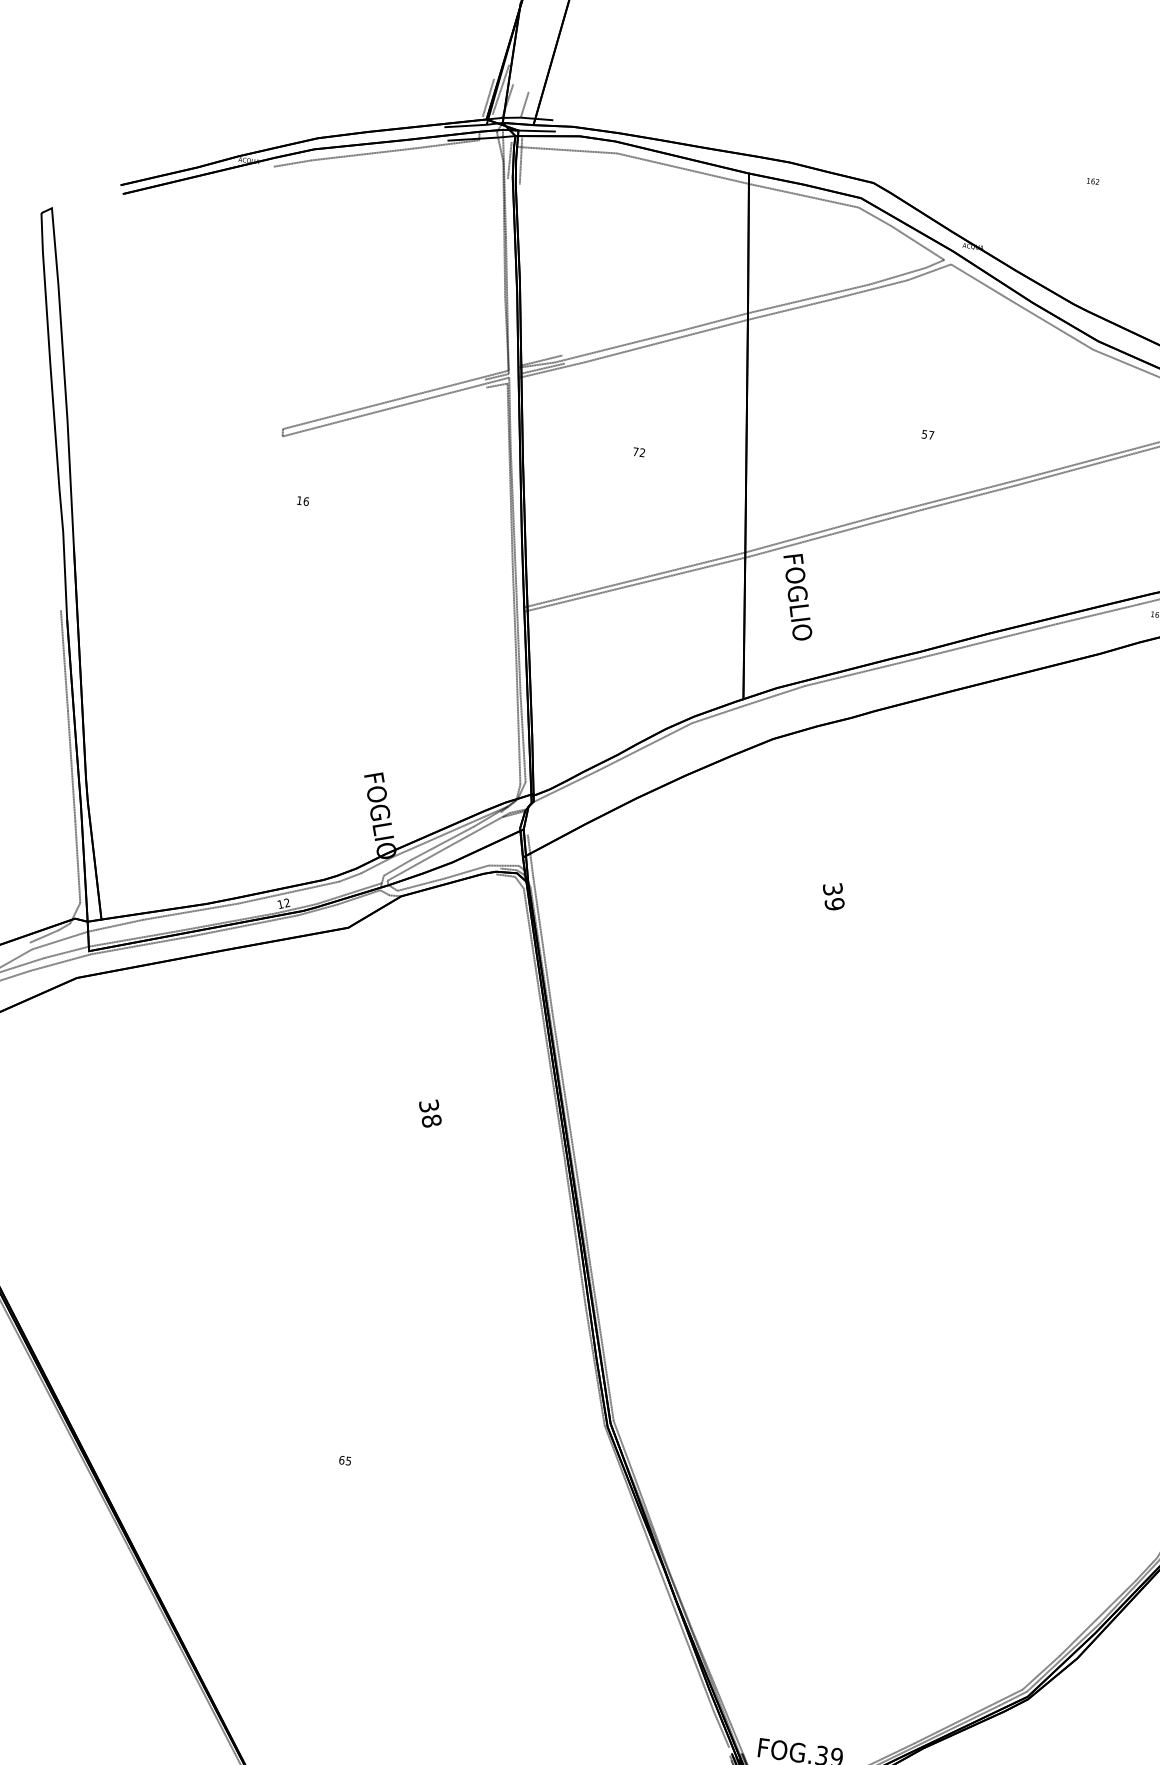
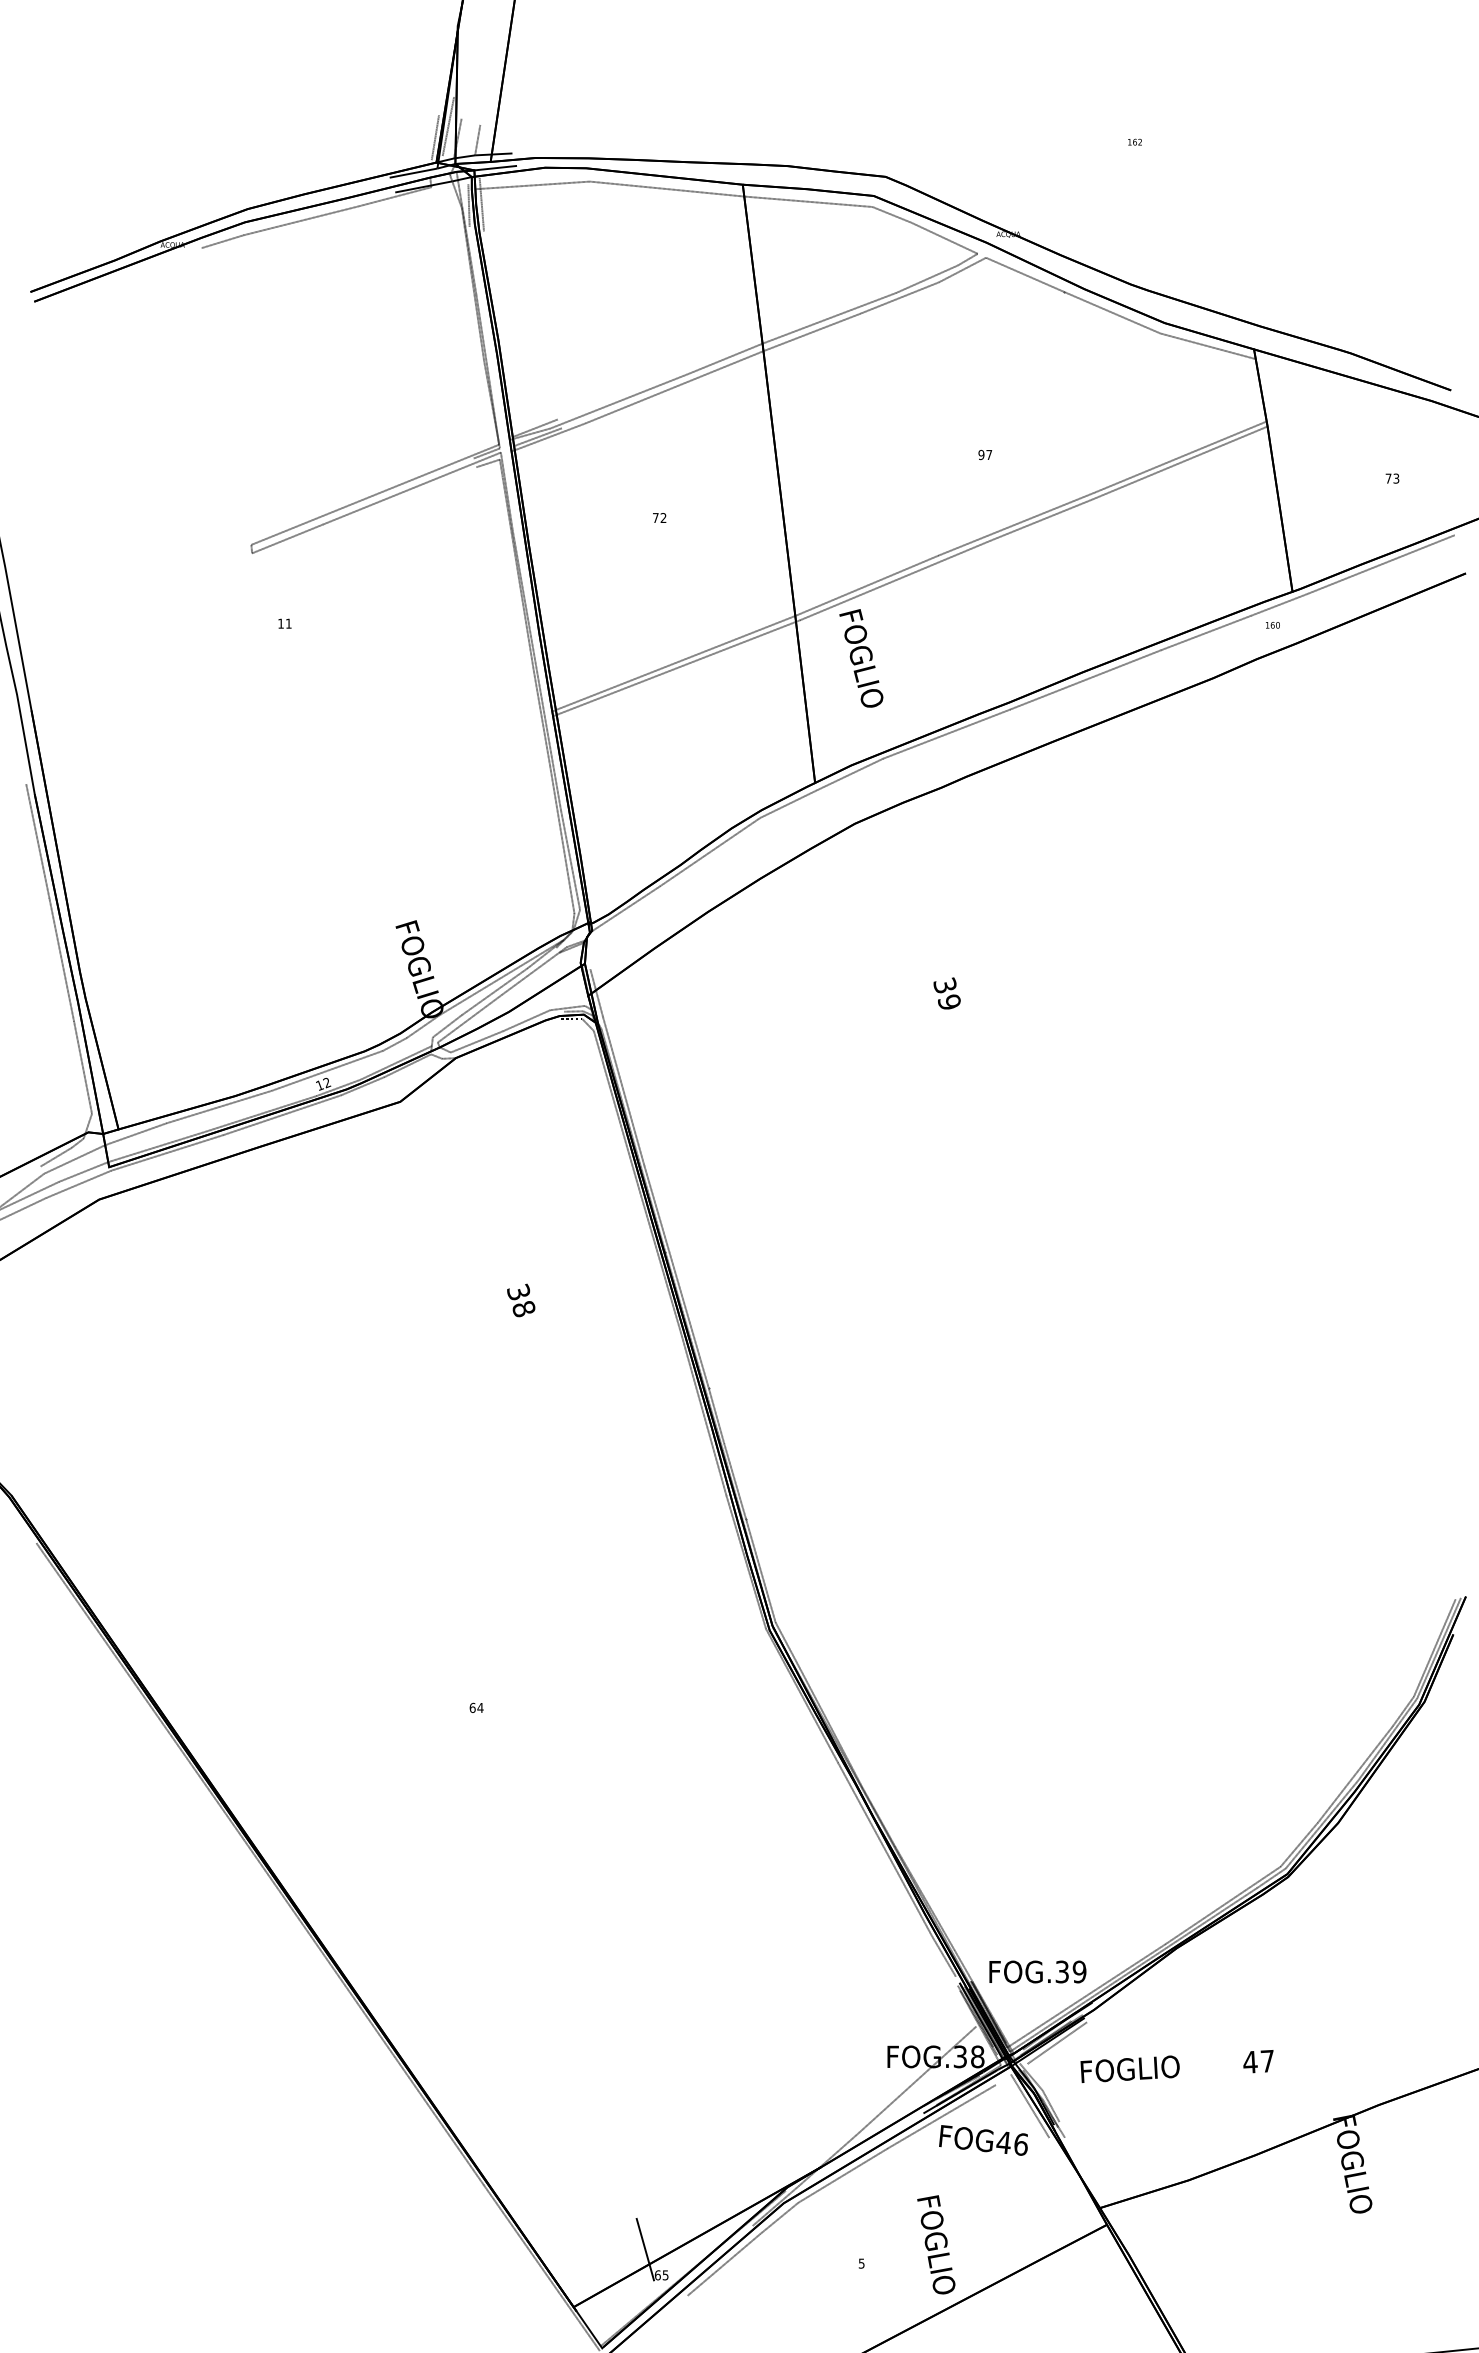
text: (924, 434) -> (981, 454), 57 -> 97
text: (306, 501) -> (288, 623), 16 -> 11
text: (348, 1461) -> (480, 1708), 65 -> 64

